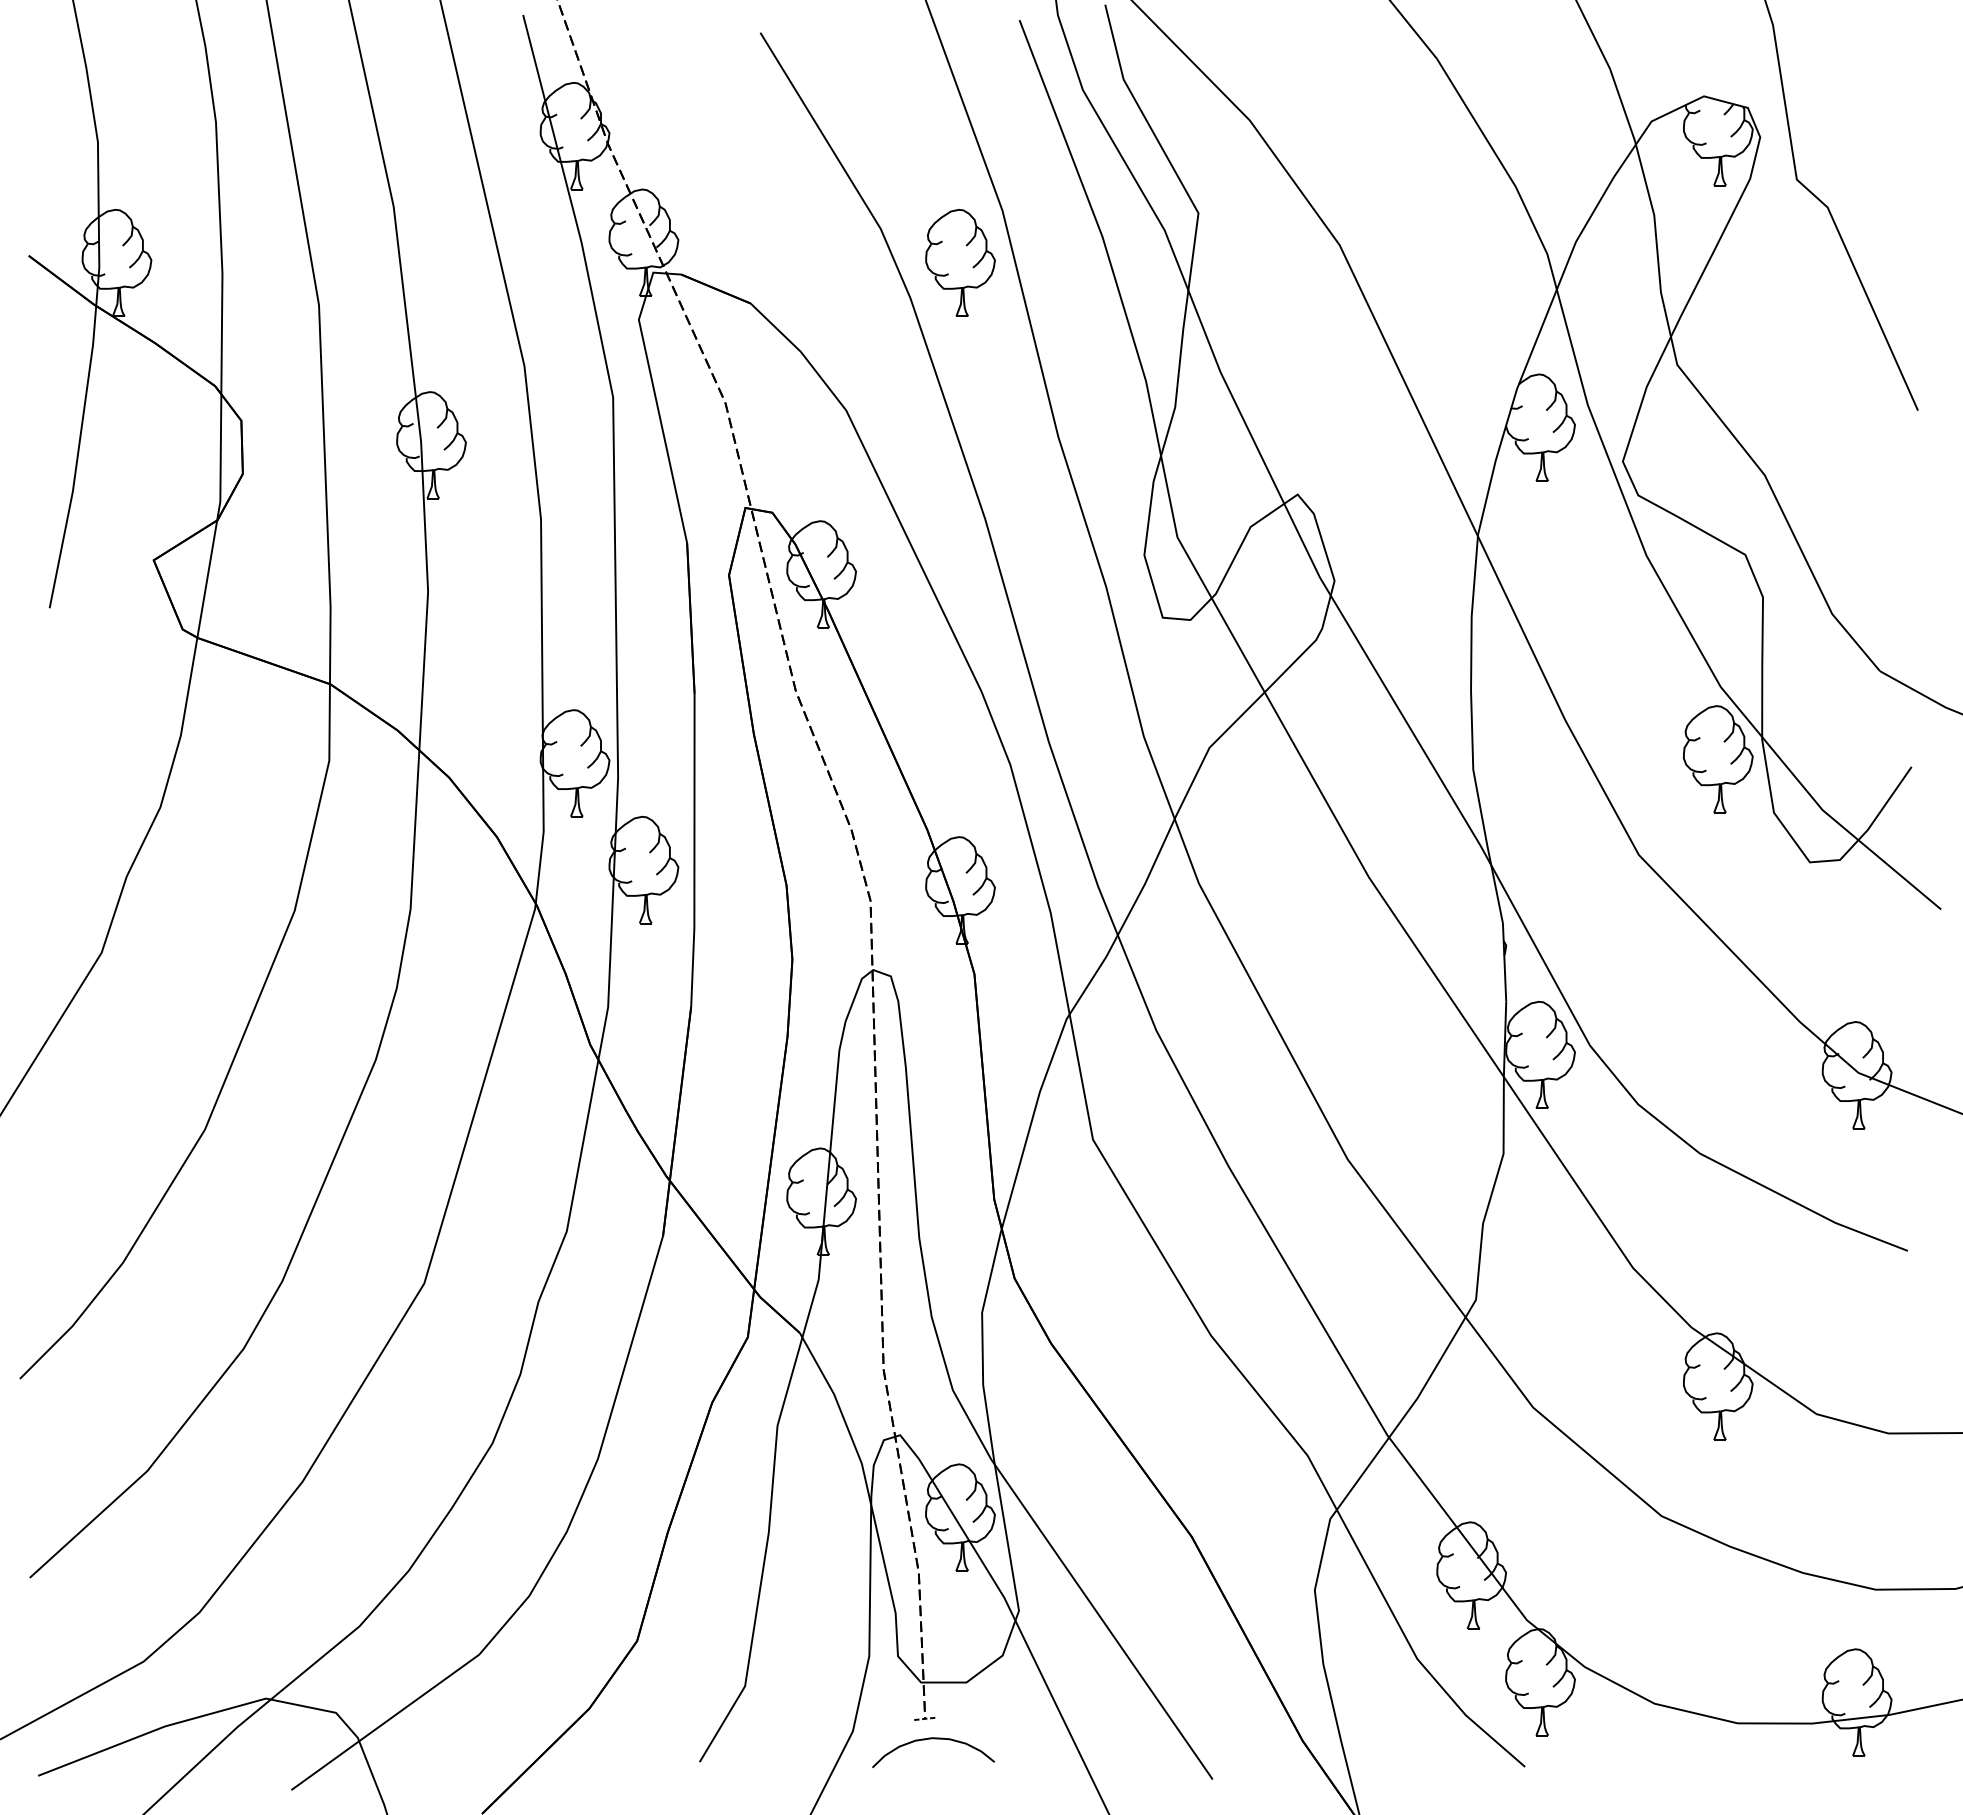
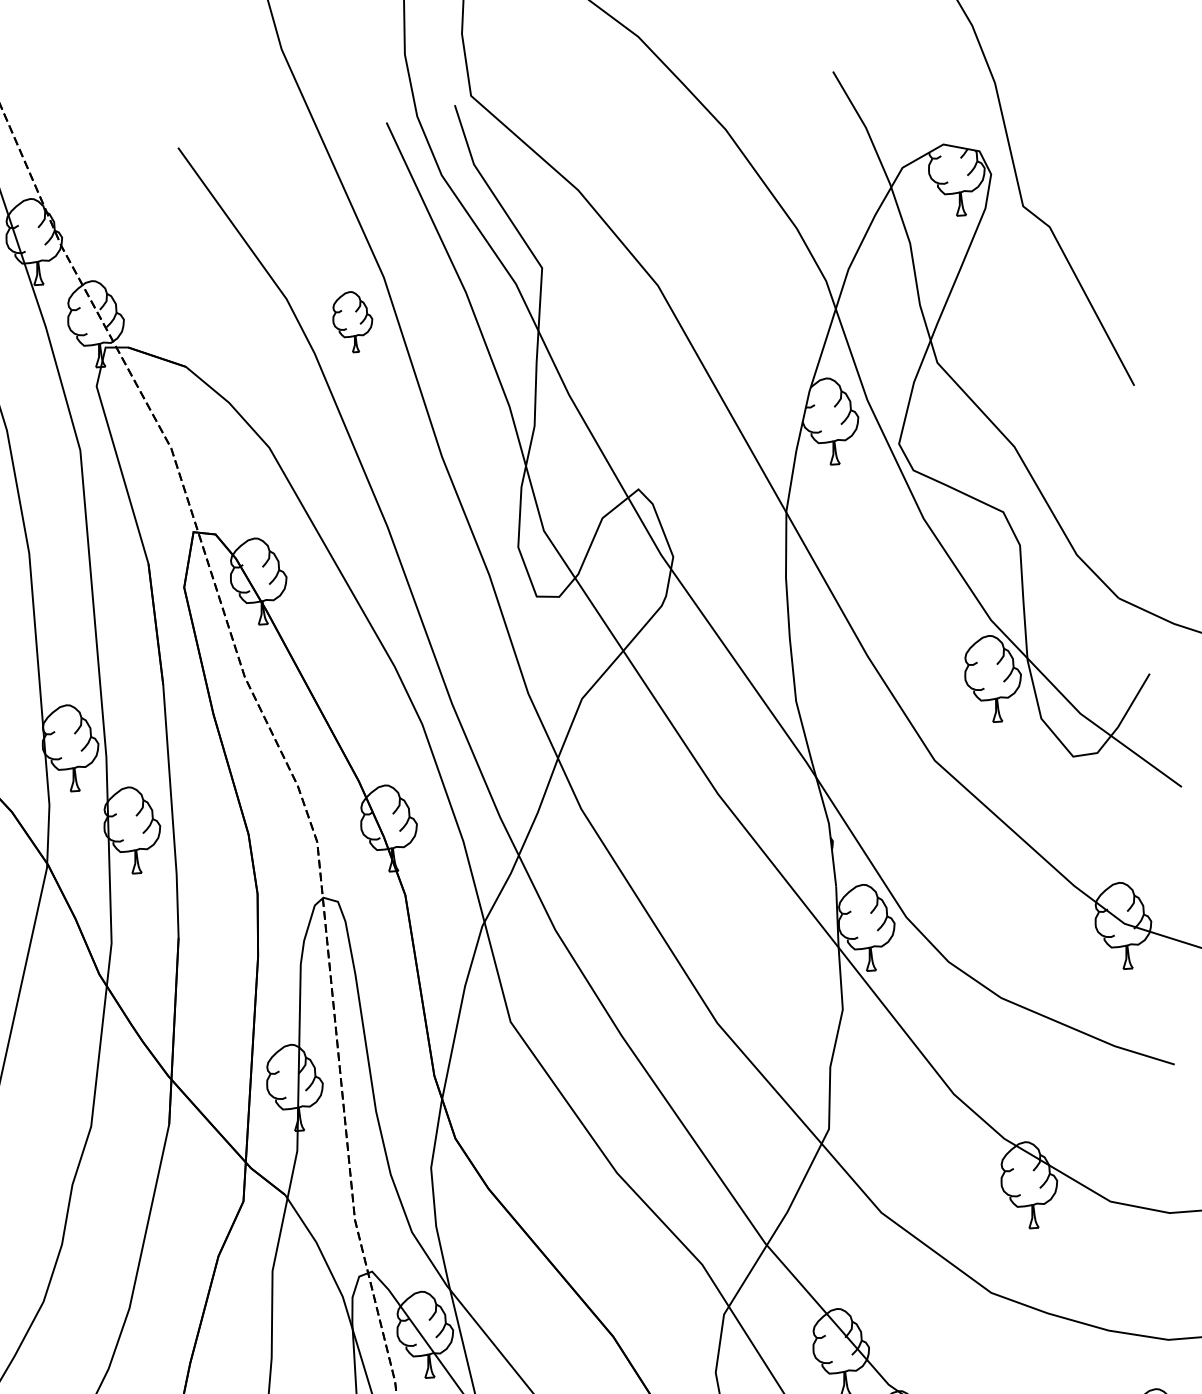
part: (960, 262) -> (352, 321), size x0.7

